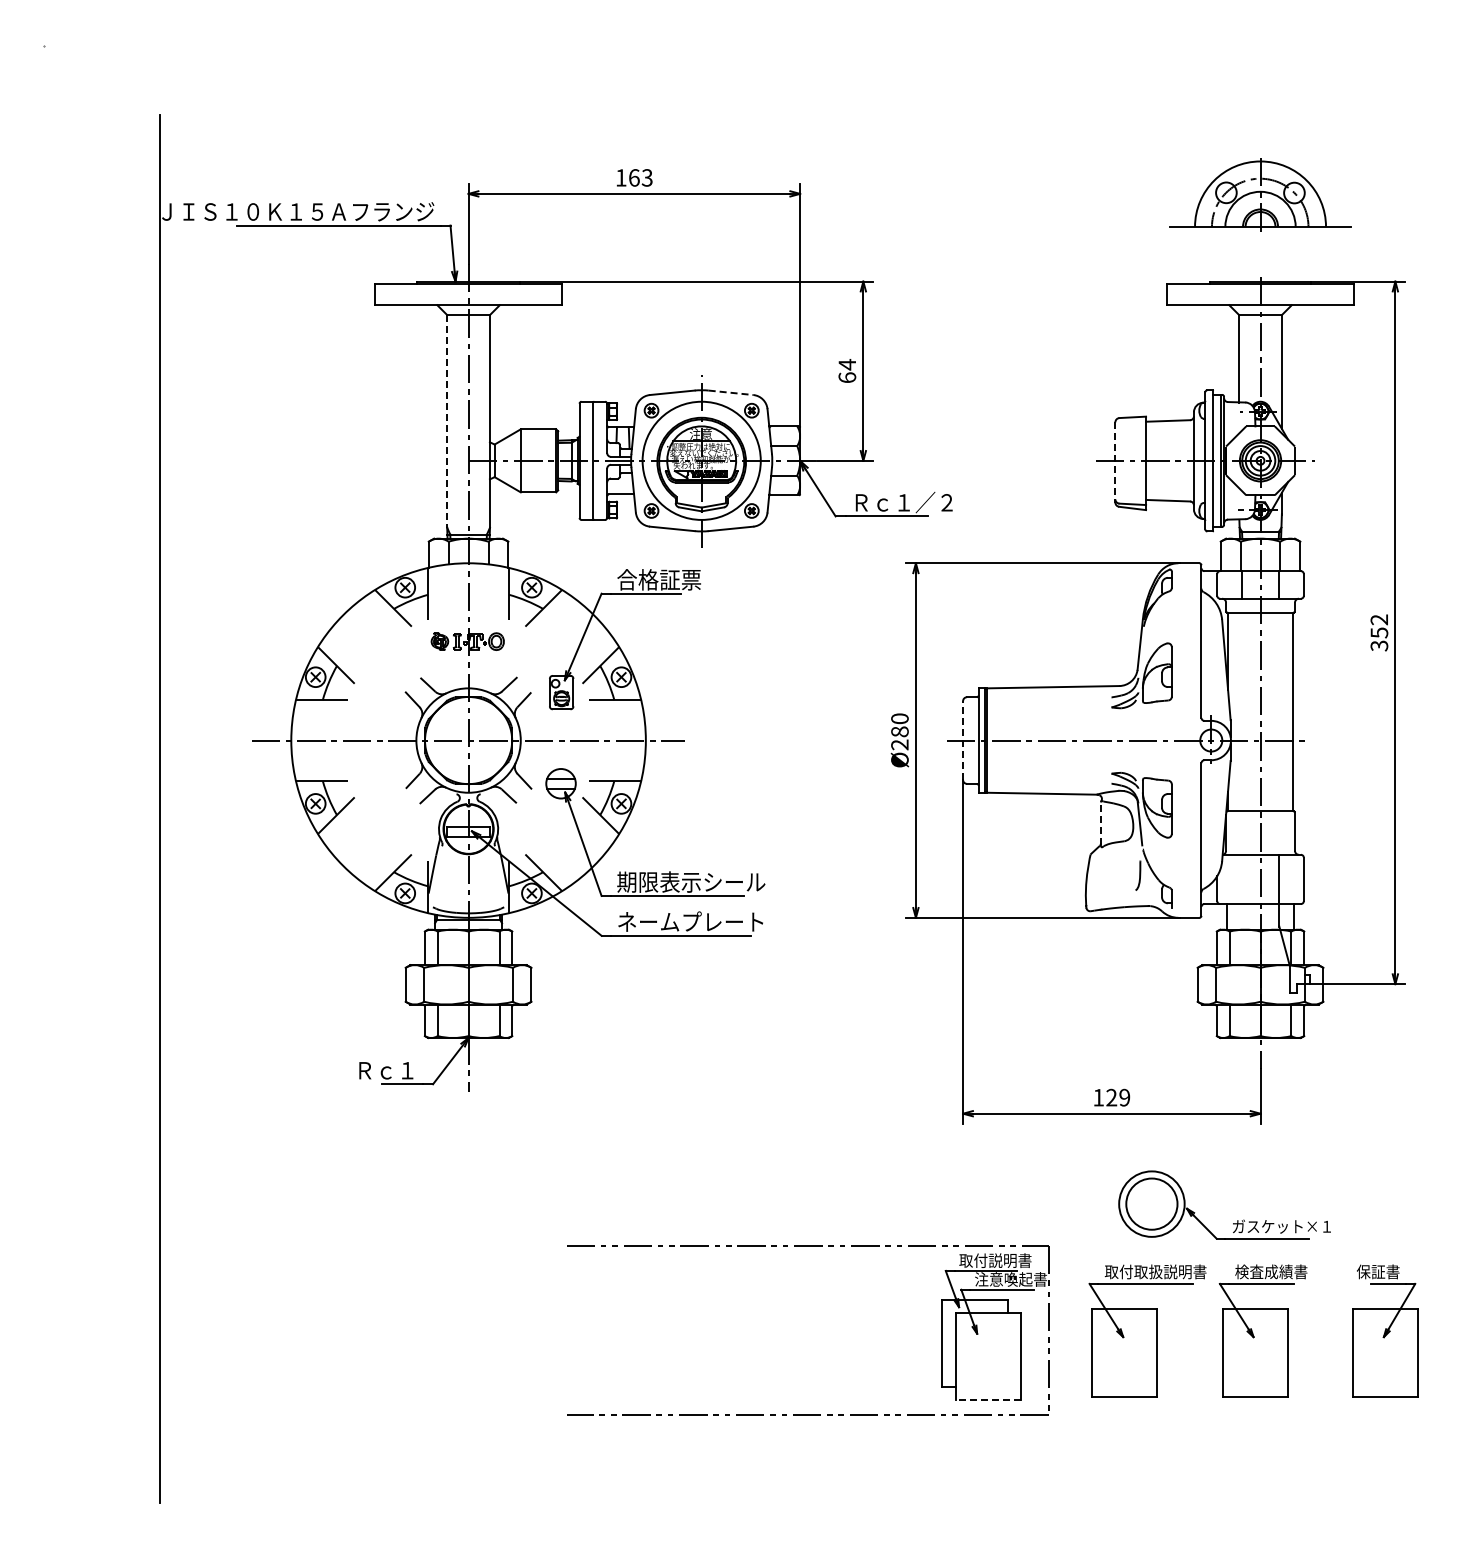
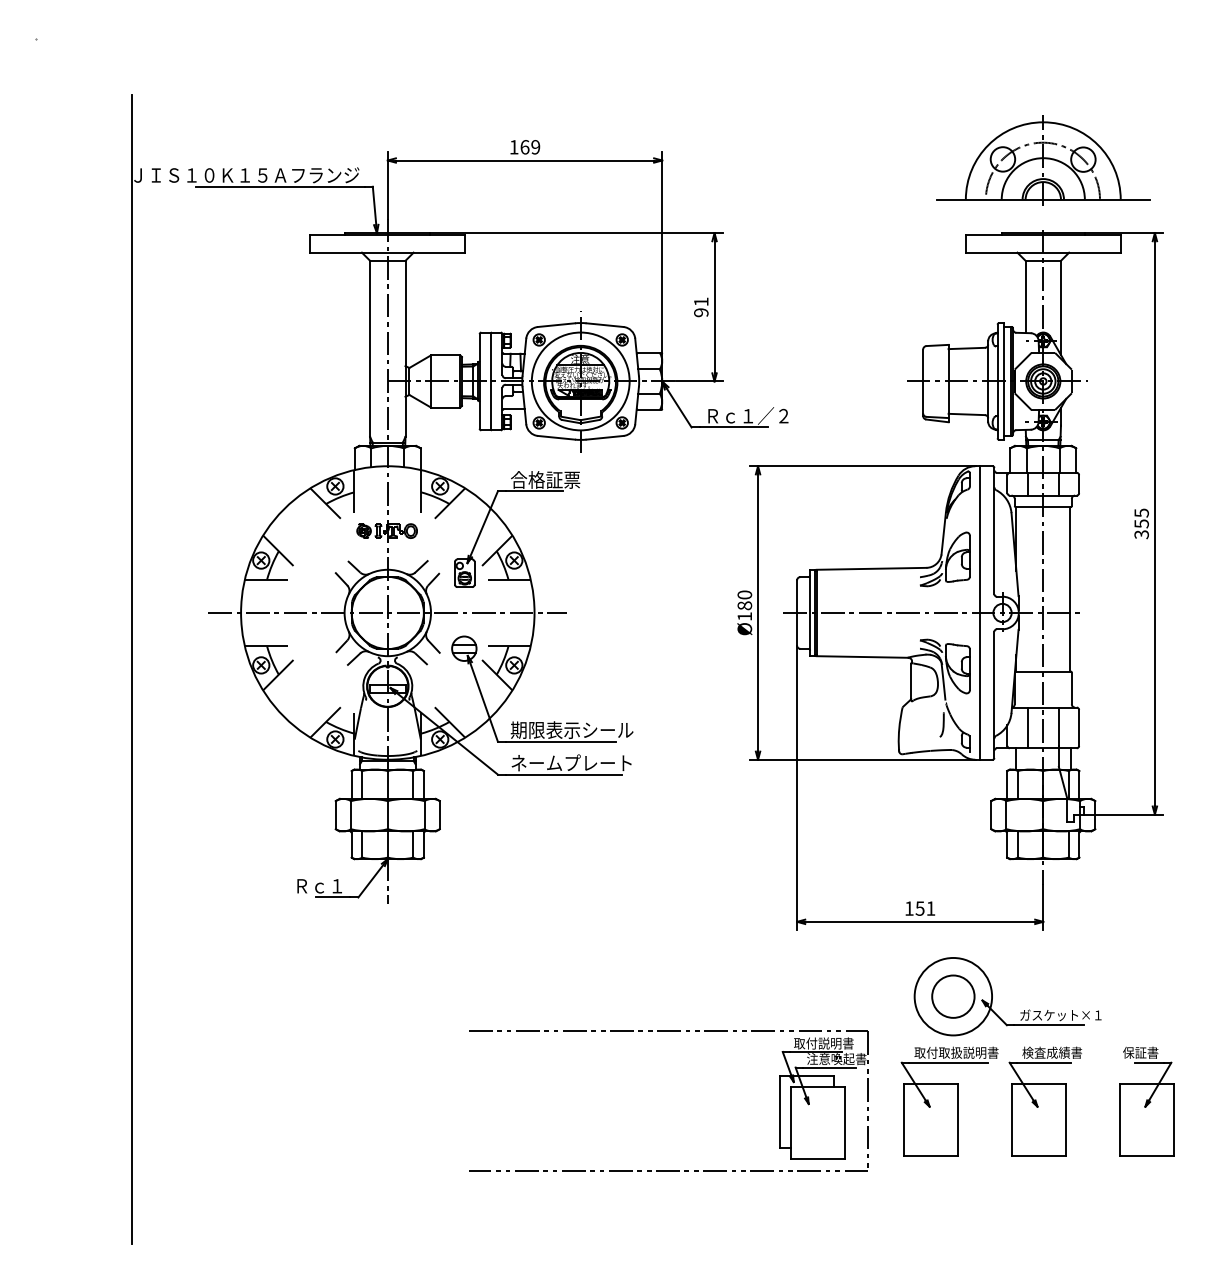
text: (646, 177) -> (535, 146), 163 -> 169
part: (1260, 193) -> (1043, 160), size x1.43
text: (847, 371) -> (701, 307), 64 -> 91
line: (731, 392) -> (605, 324), dashed -> solid
line: (447, 421) -> (370, 348), dashed -> solid
line: (1115, 462) -> (923, 382), dashed -> solid
text: (1379, 619) -> (1141, 512), 352 -> 355
line: (963, 740) -> (797, 612), dashed -> solid
line: (1183, 740) -> (979, 612), added
text: (899, 744) -> (744, 616), Ø280 -> Ø180
line: (1100, 823) -> (910, 681), dashed -> solid
line: (1241, 879) -> (1027, 727), added
text: (1118, 1097) -> (925, 908), 129 -> 151
circle: (1151, 1203) -> (953, 996), size x1.43
line: (988, 1400) -> (818, 1159), dashed -> solid

